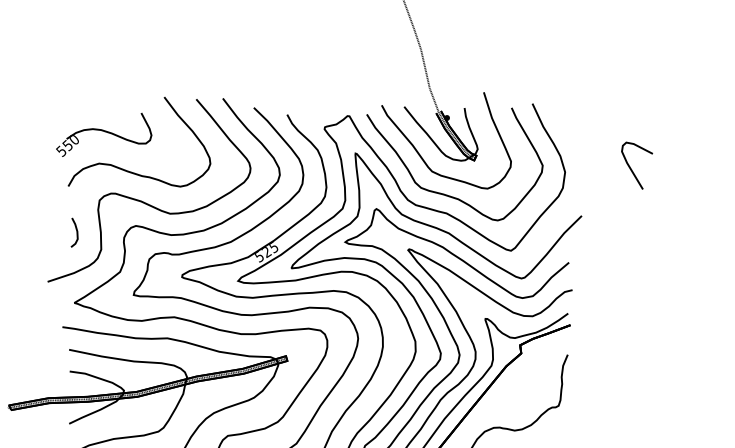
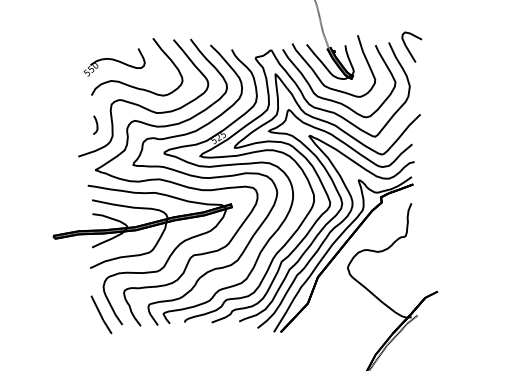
curve: (631, 167) -> (408, 48), moved

